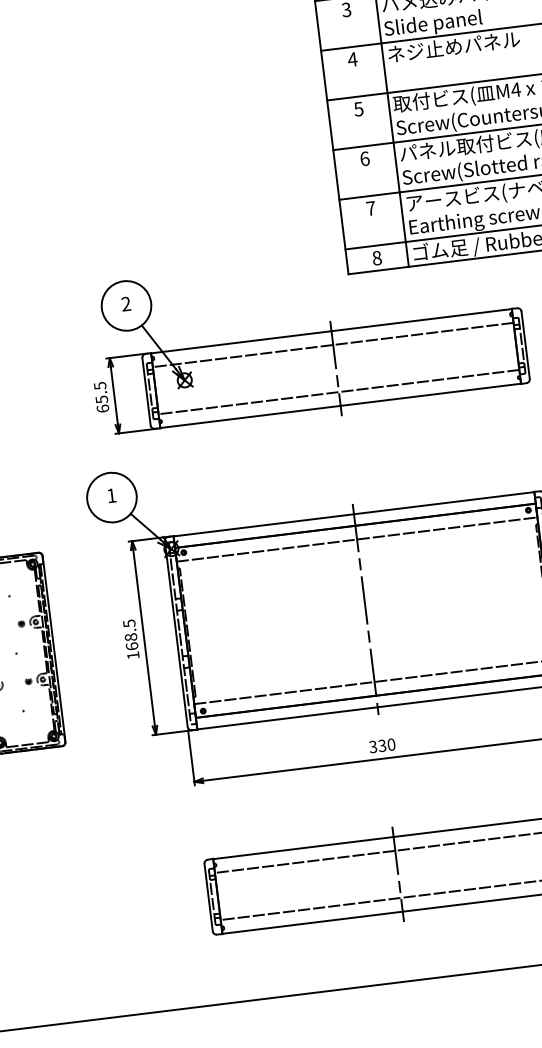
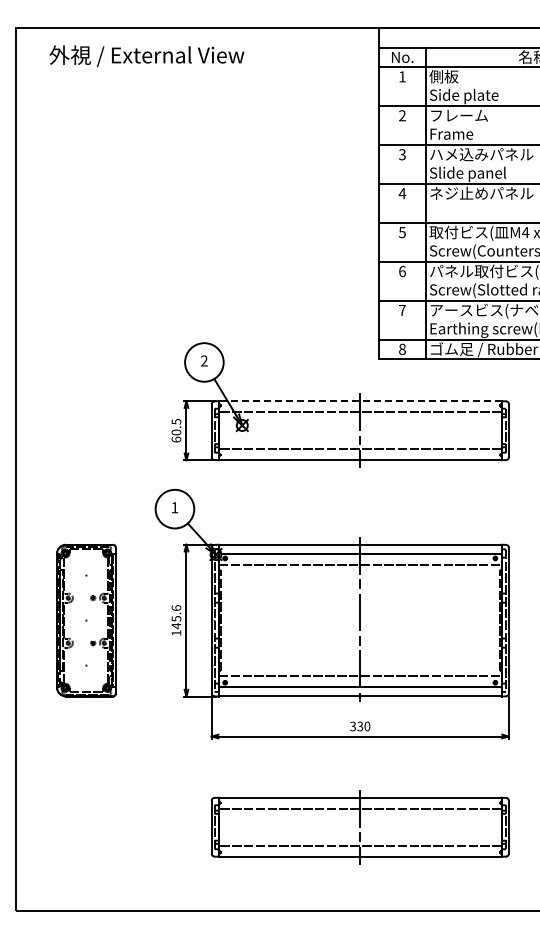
line: (330, 331) -> (359, 401), solid -> dashed
text: (101, 399) -> (176, 432), 65.5 -> 60.5
text: (130, 635) -> (176, 617), 168.5 -> 145.6

